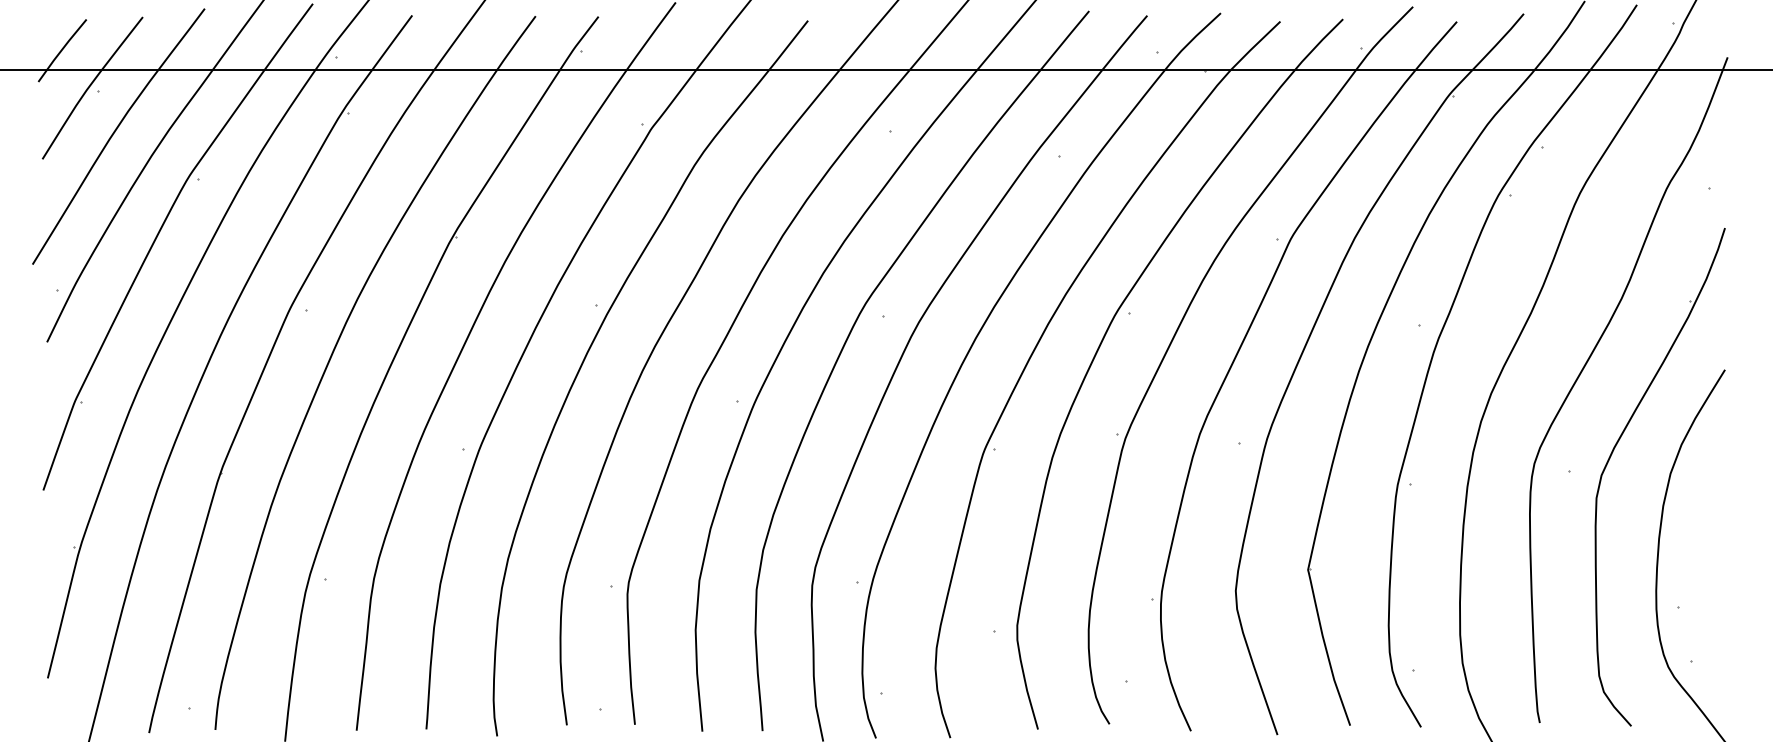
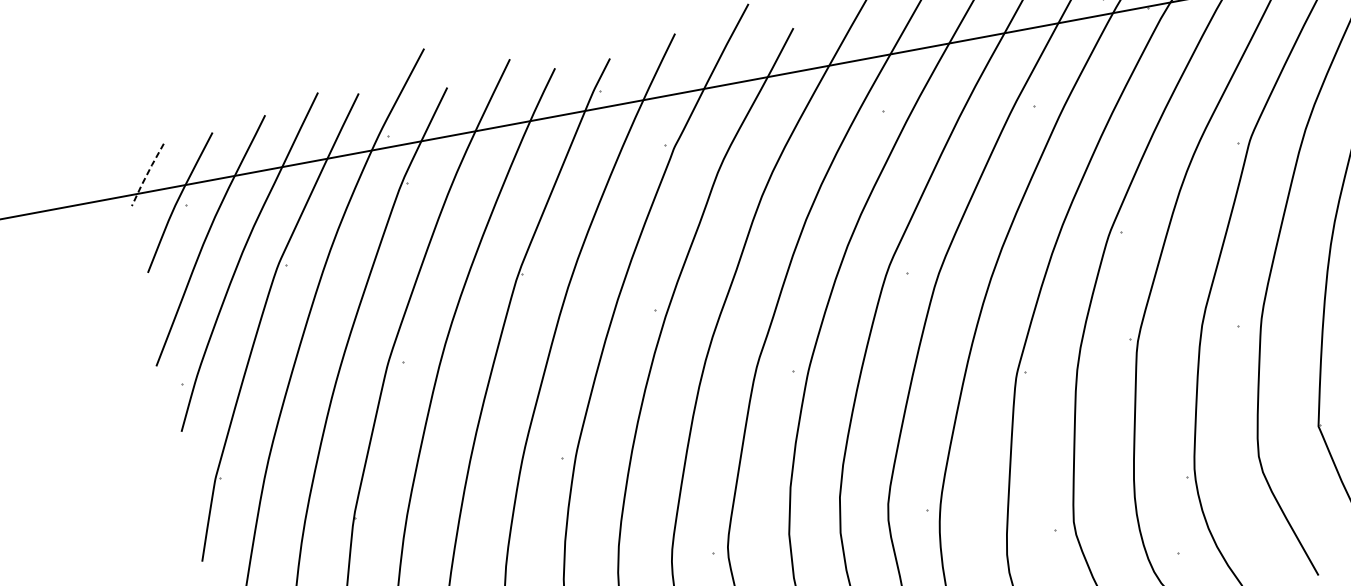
line: (61, 50) -> (146, 174), solid -> dashed

